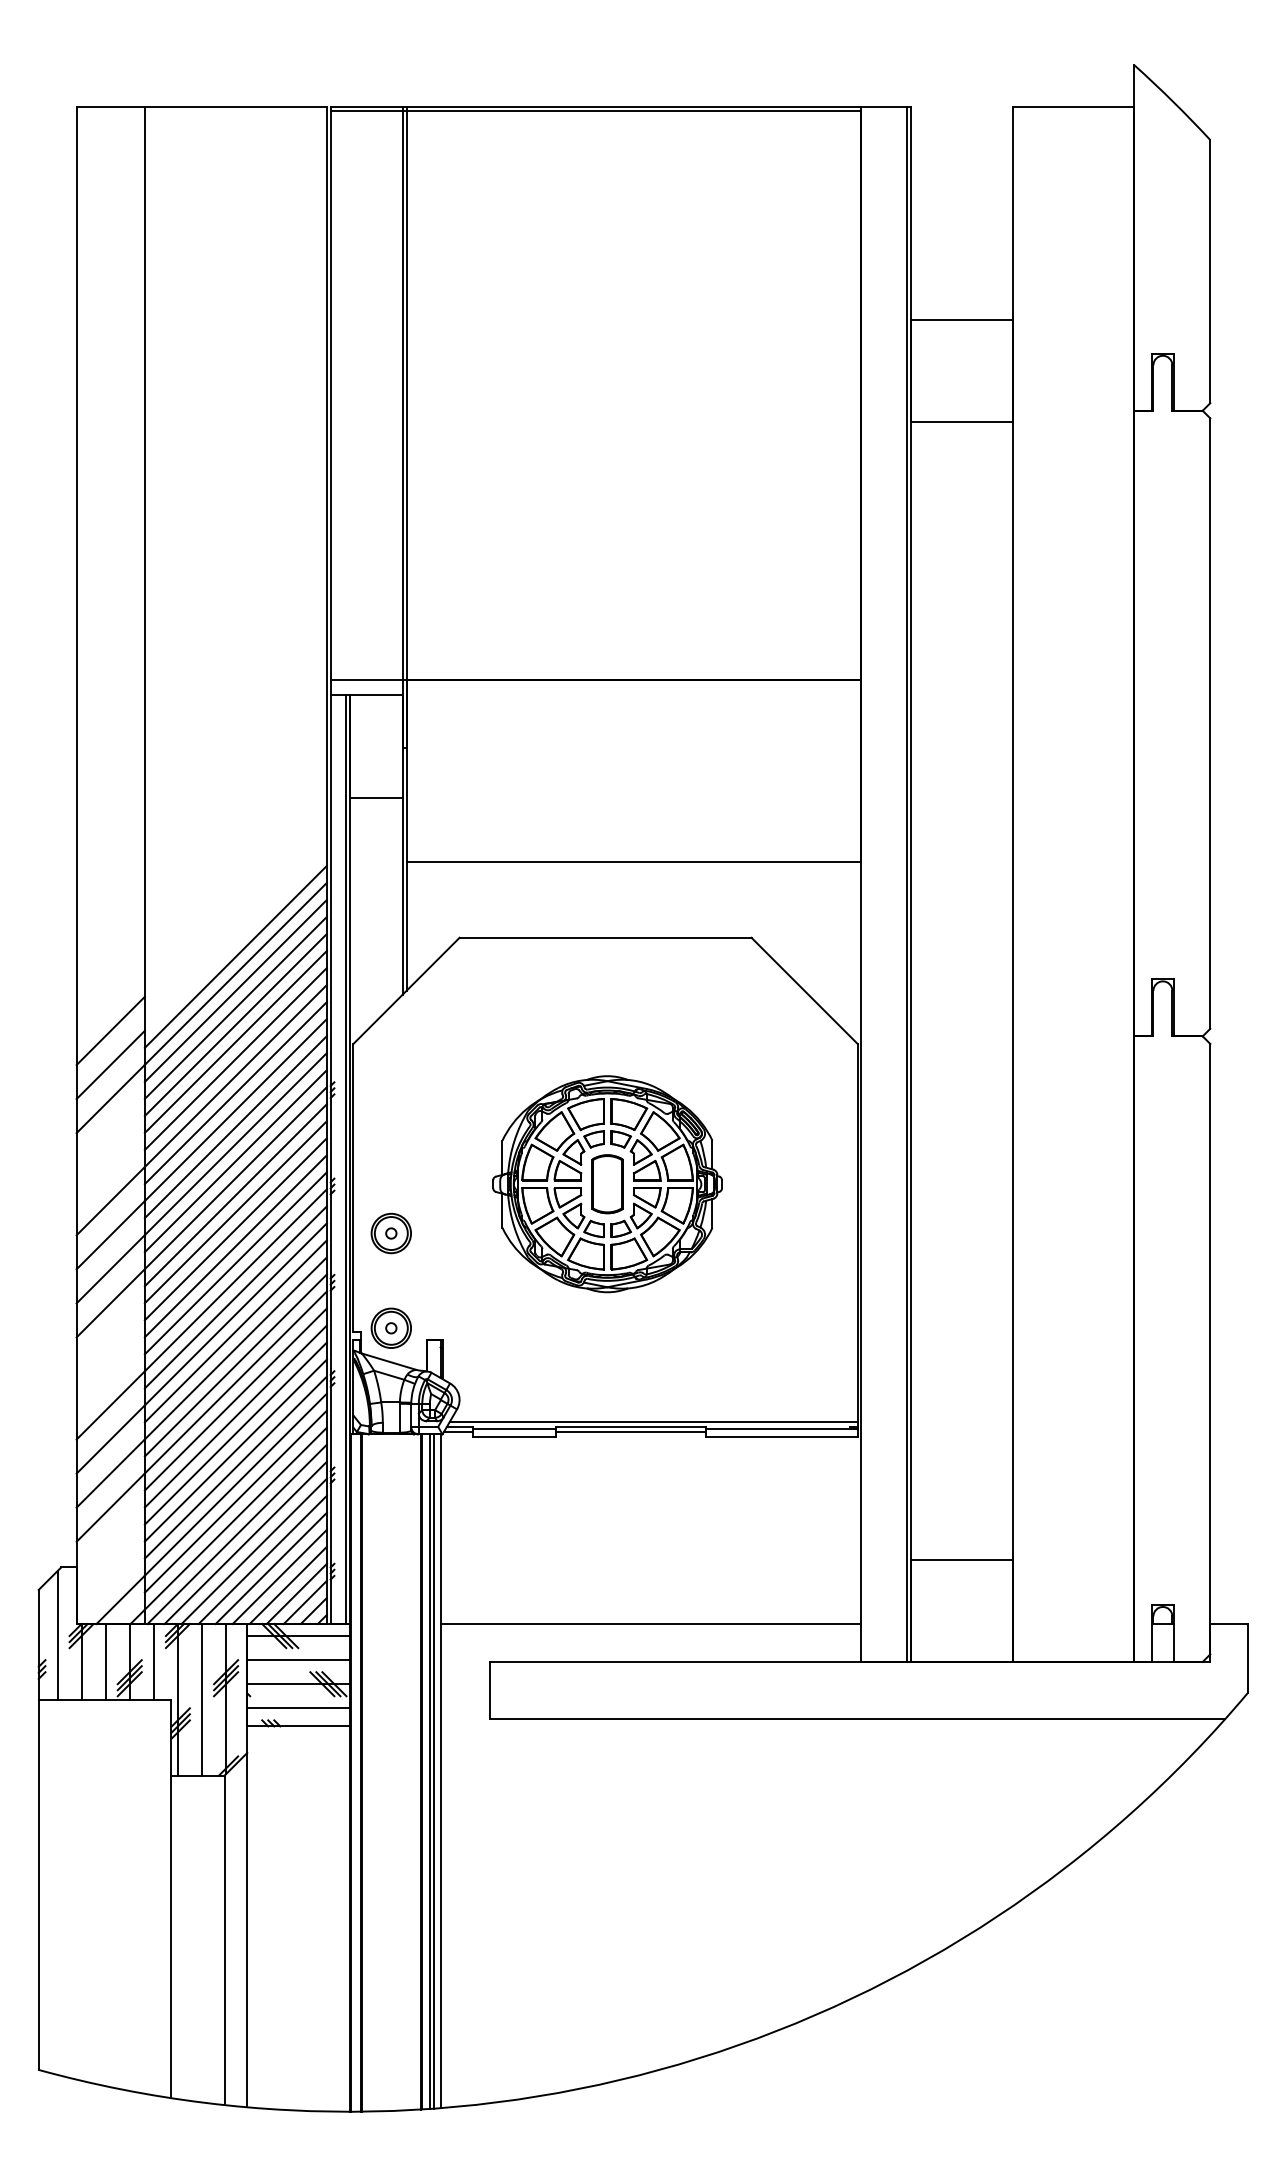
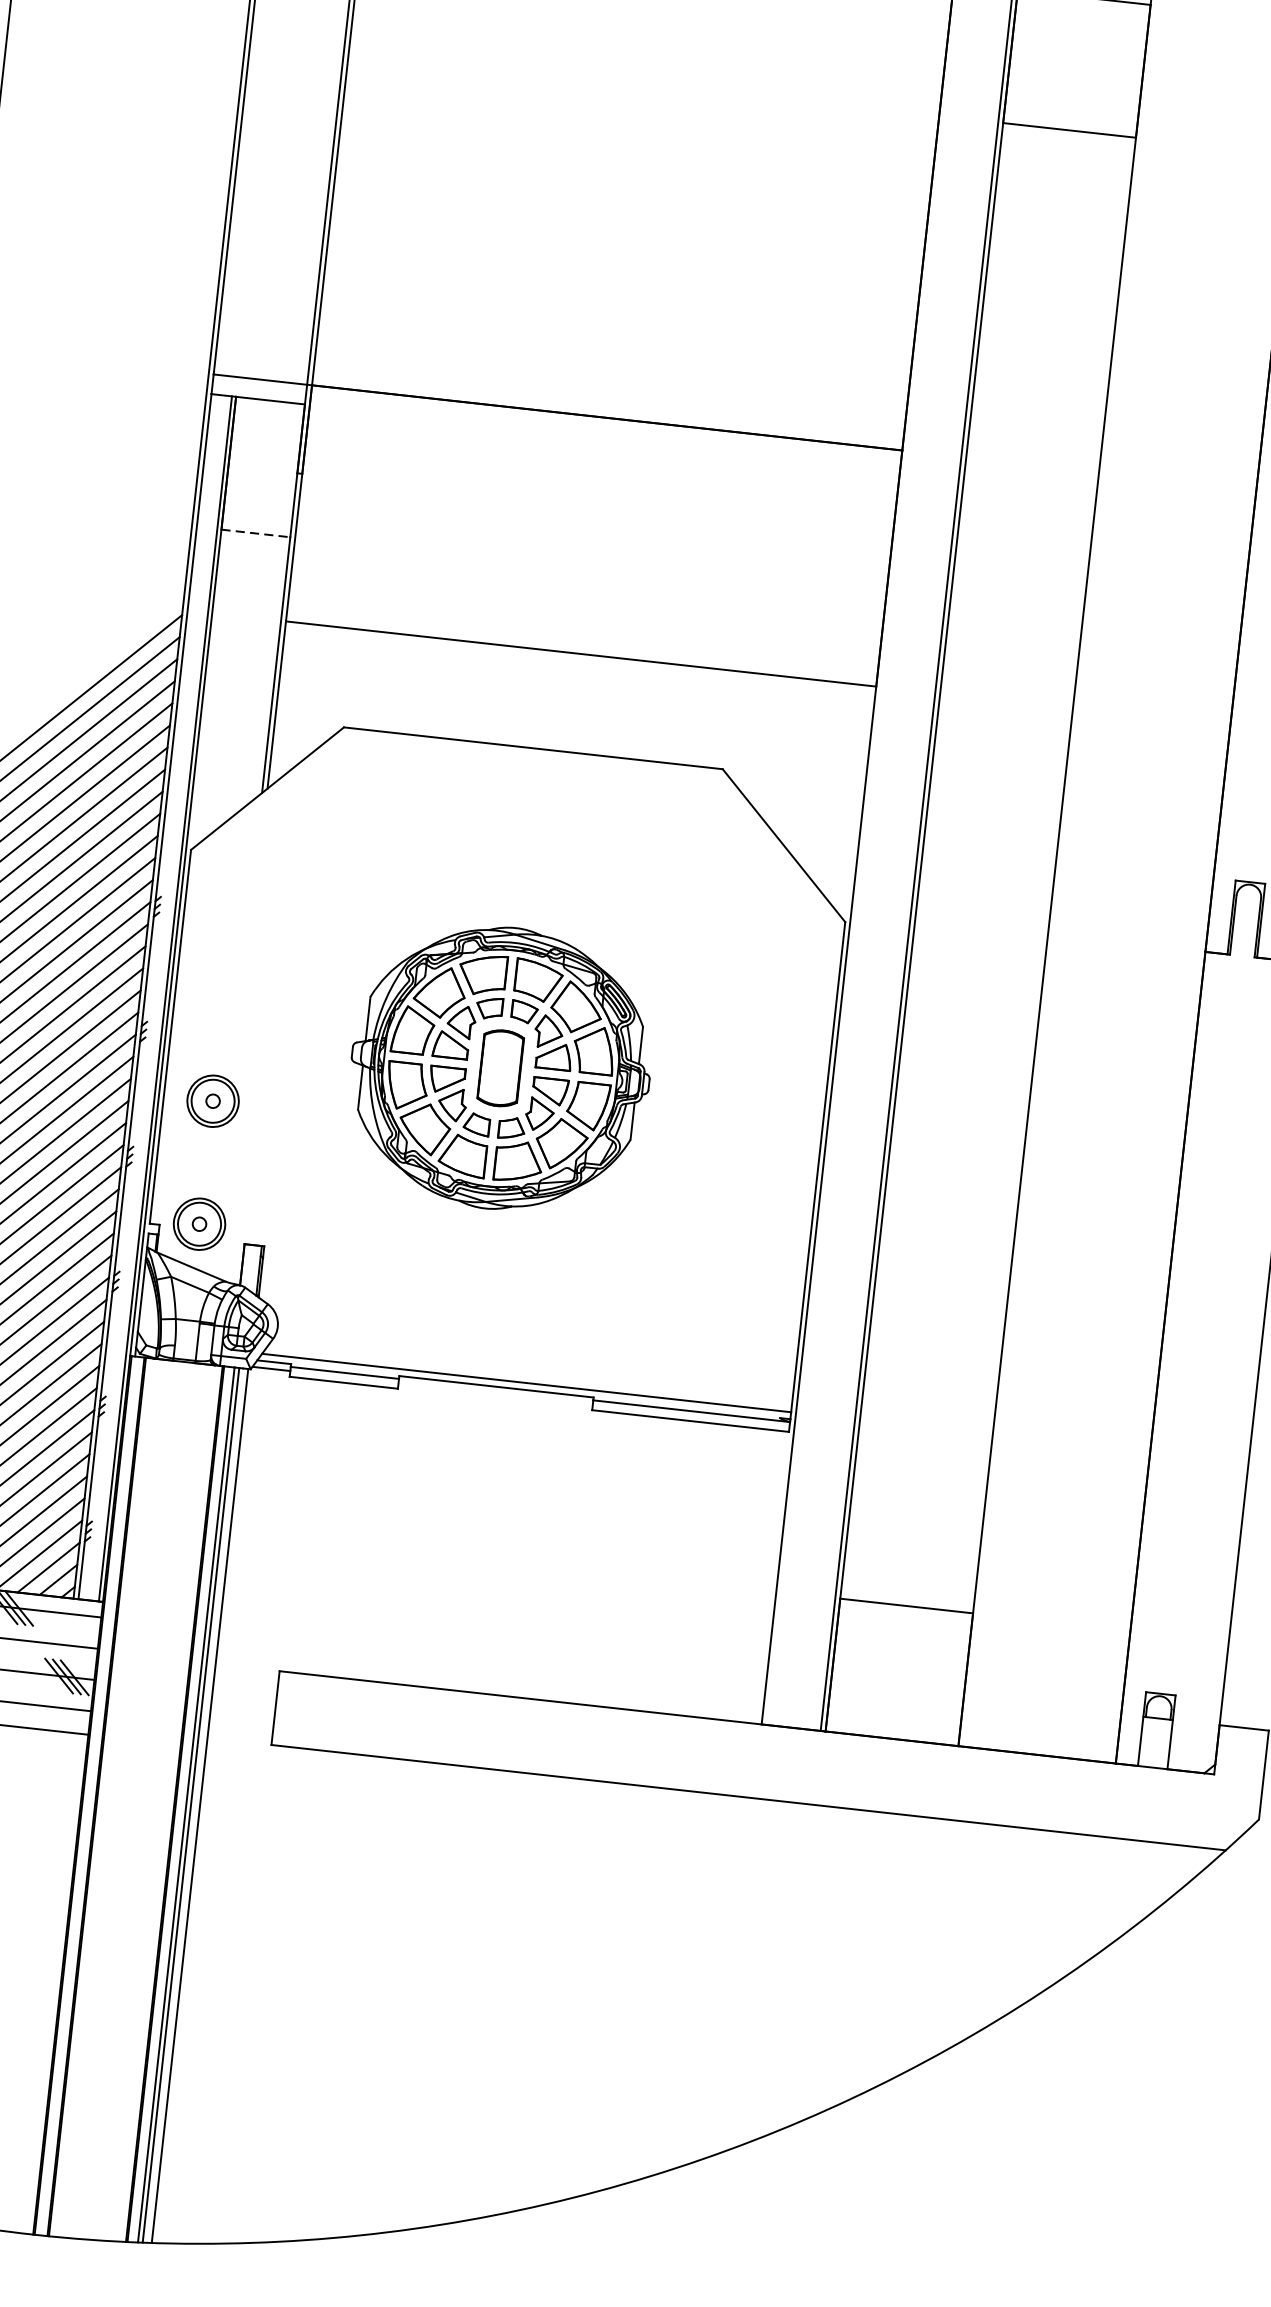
line: (376, 797) -> (256, 533), solid -> dashed
line: (631, 1432) -> (496, 1393), removed
line: (650, 1624) -> (493, 1645), removed

